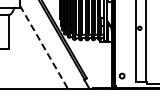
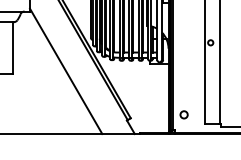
line: (43, 47) -> (65, 71), dashed -> solid

